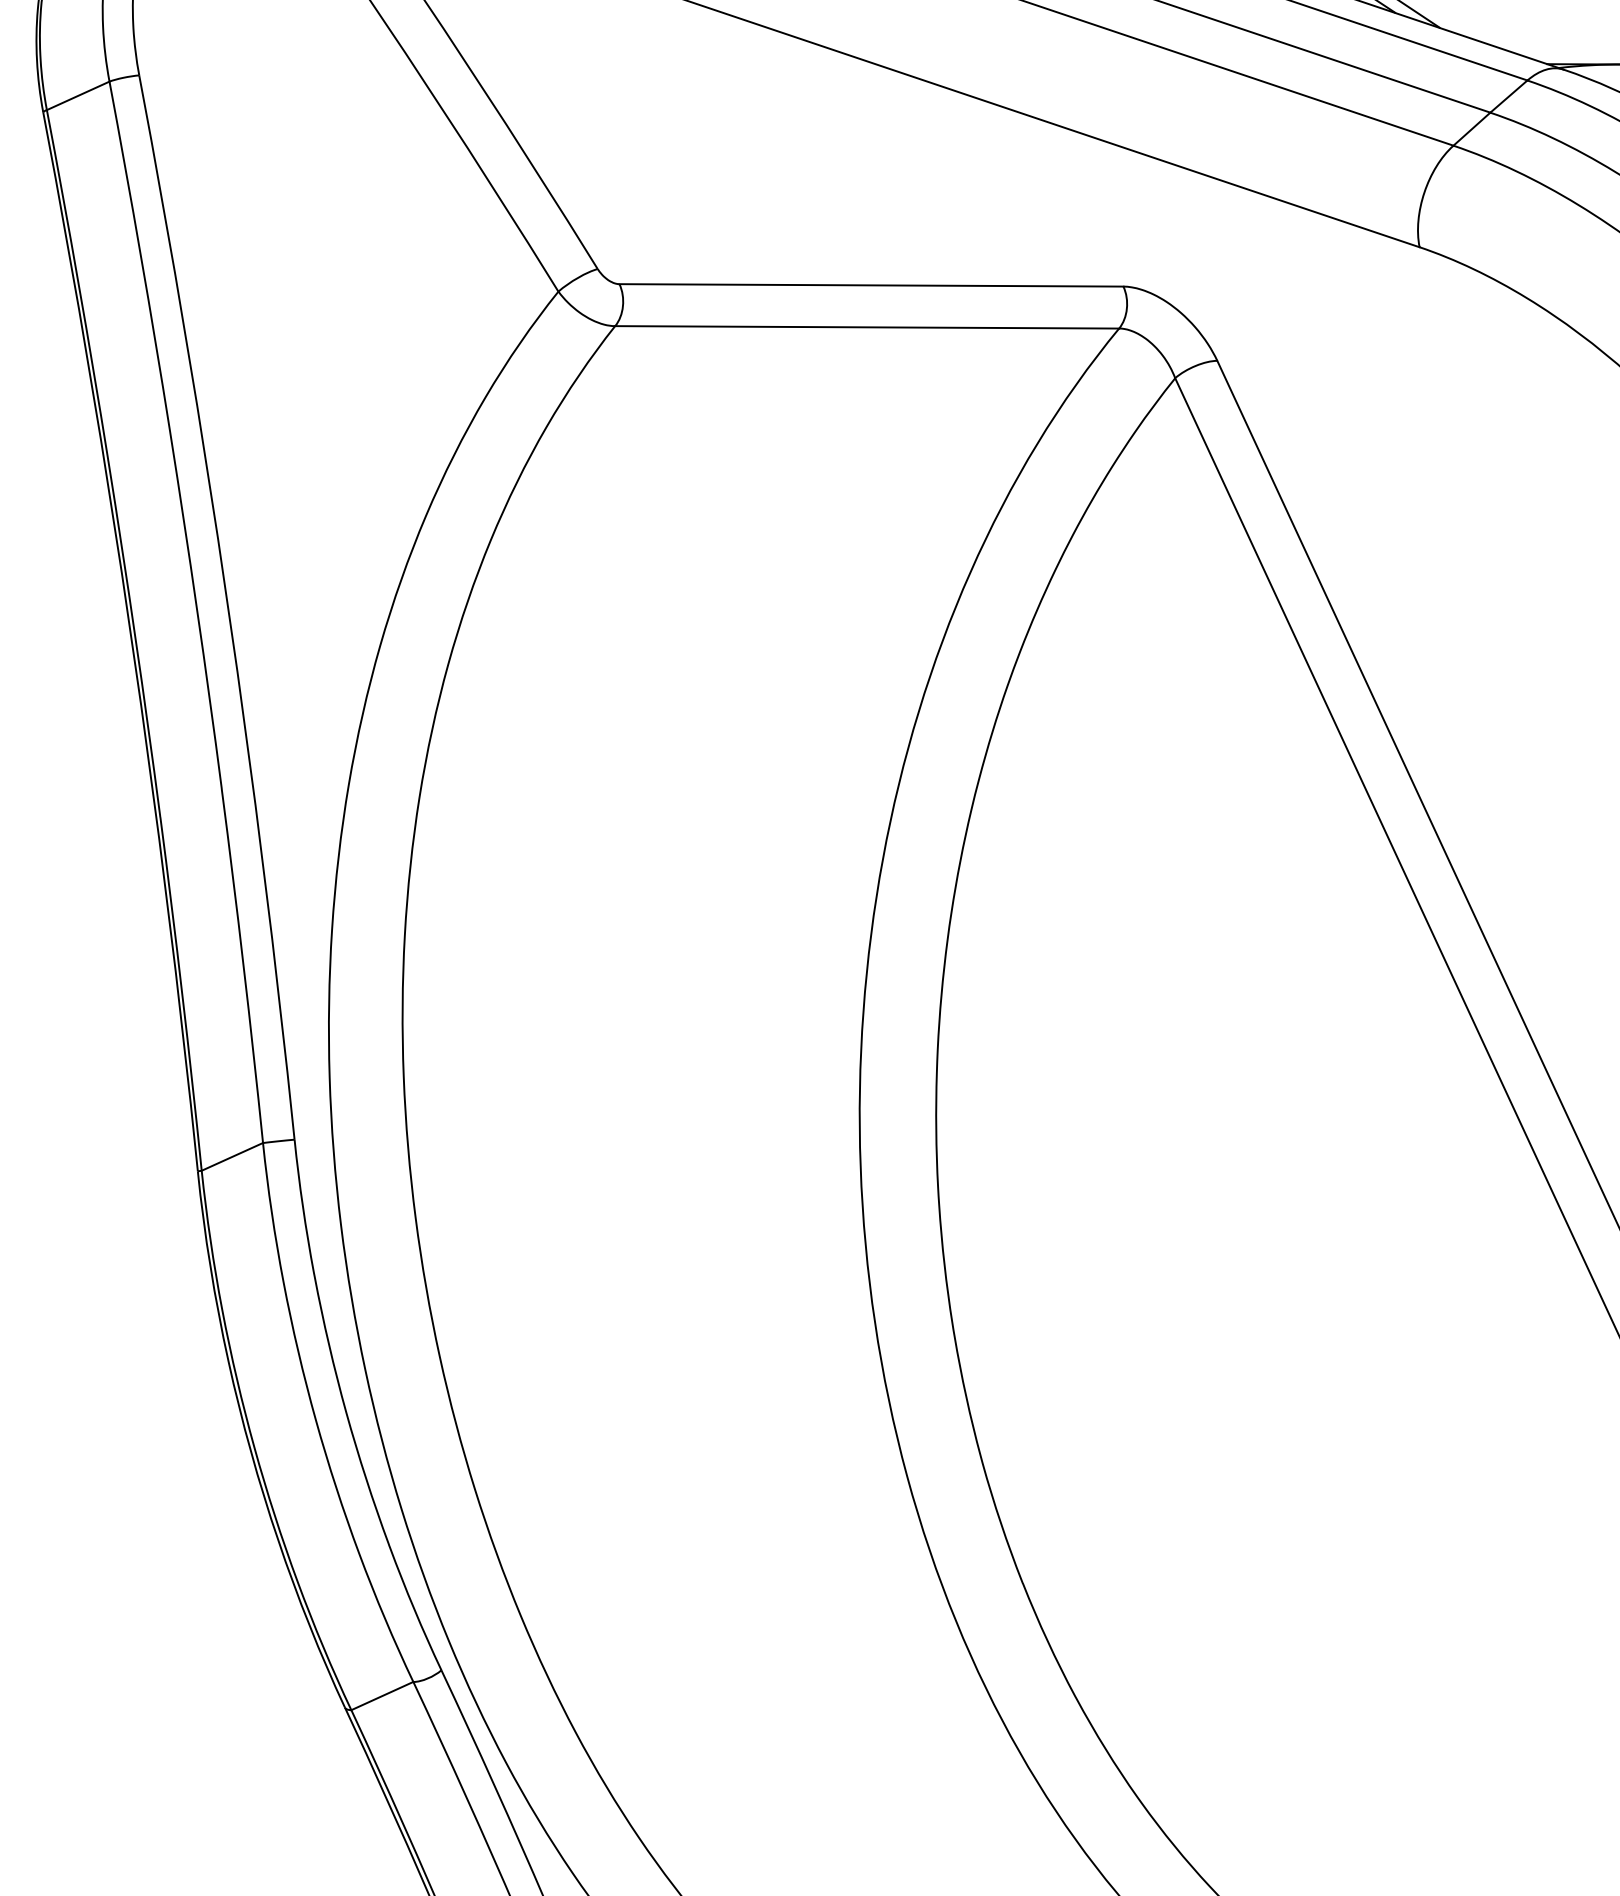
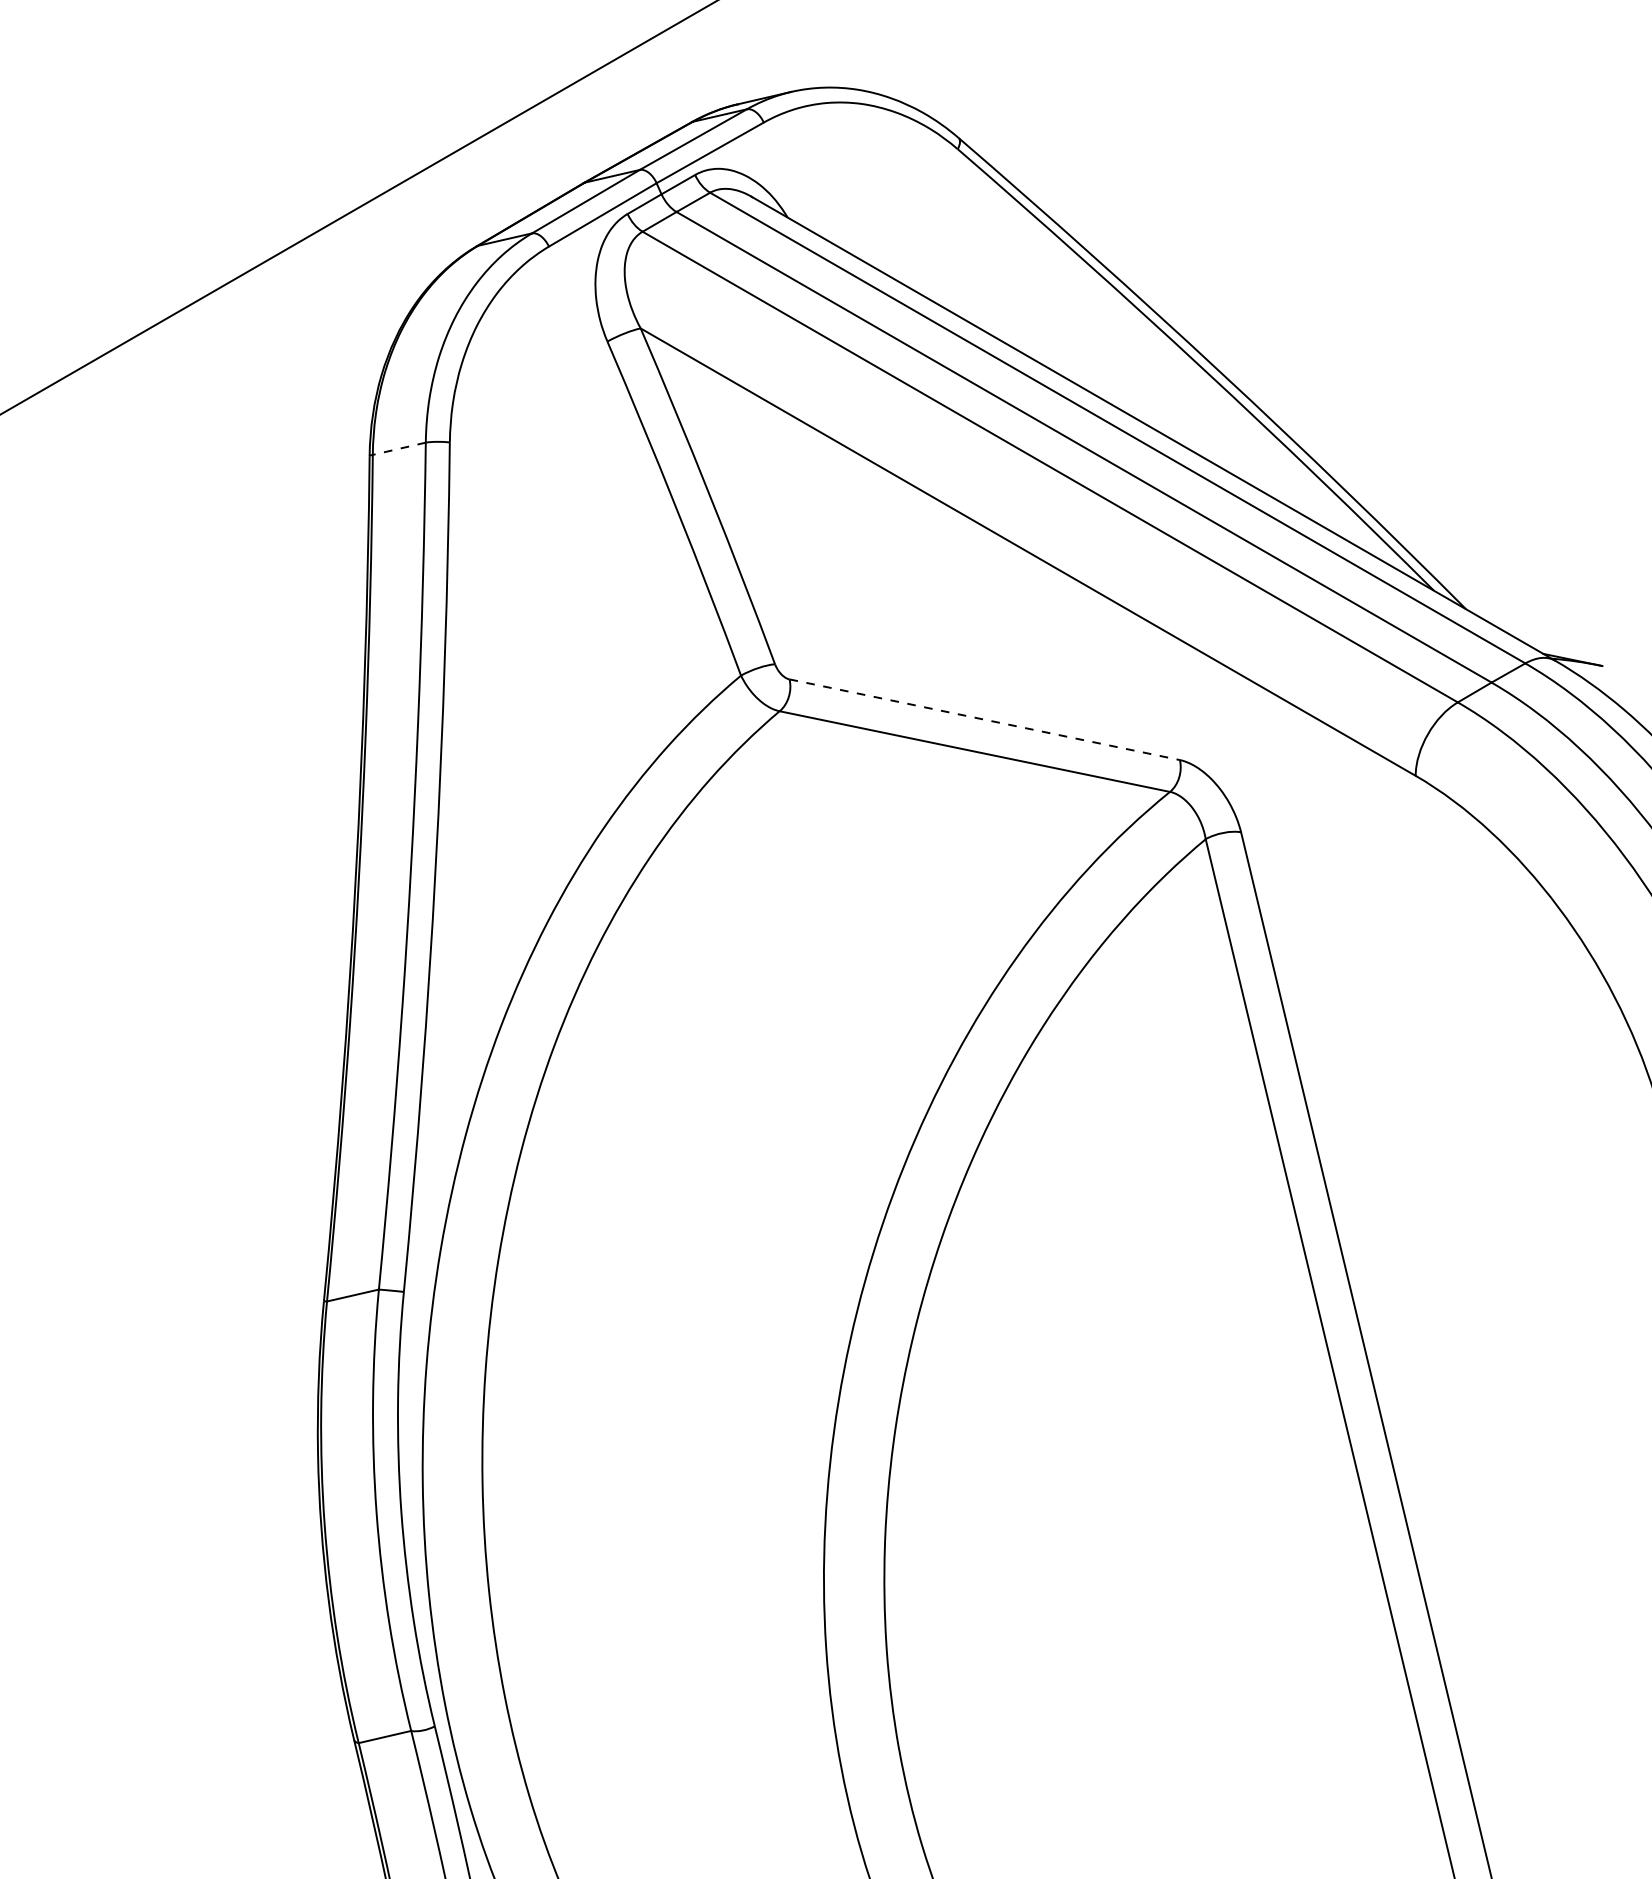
line: (77, 95) -> (398, 448), solid -> dashed
line: (872, 284) -> (985, 719), solid -> dashed

